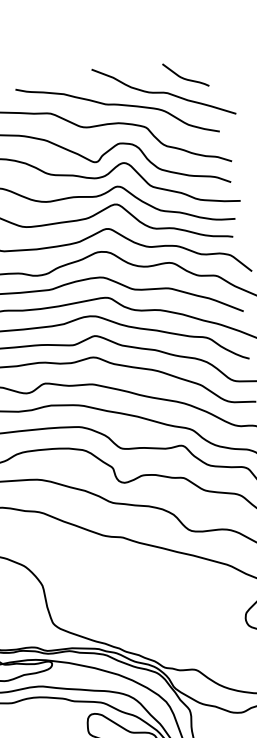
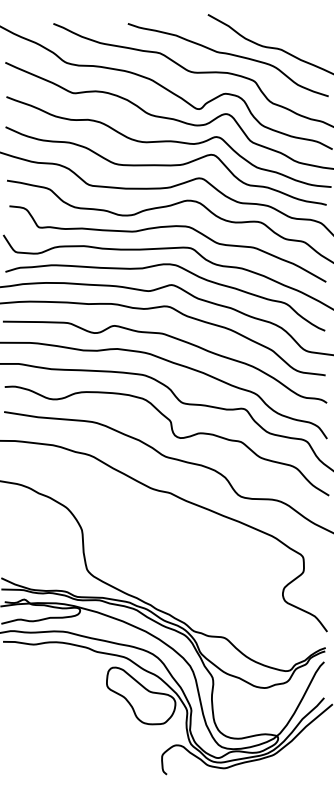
curve: (184, 77) -> (300, 36), removed

